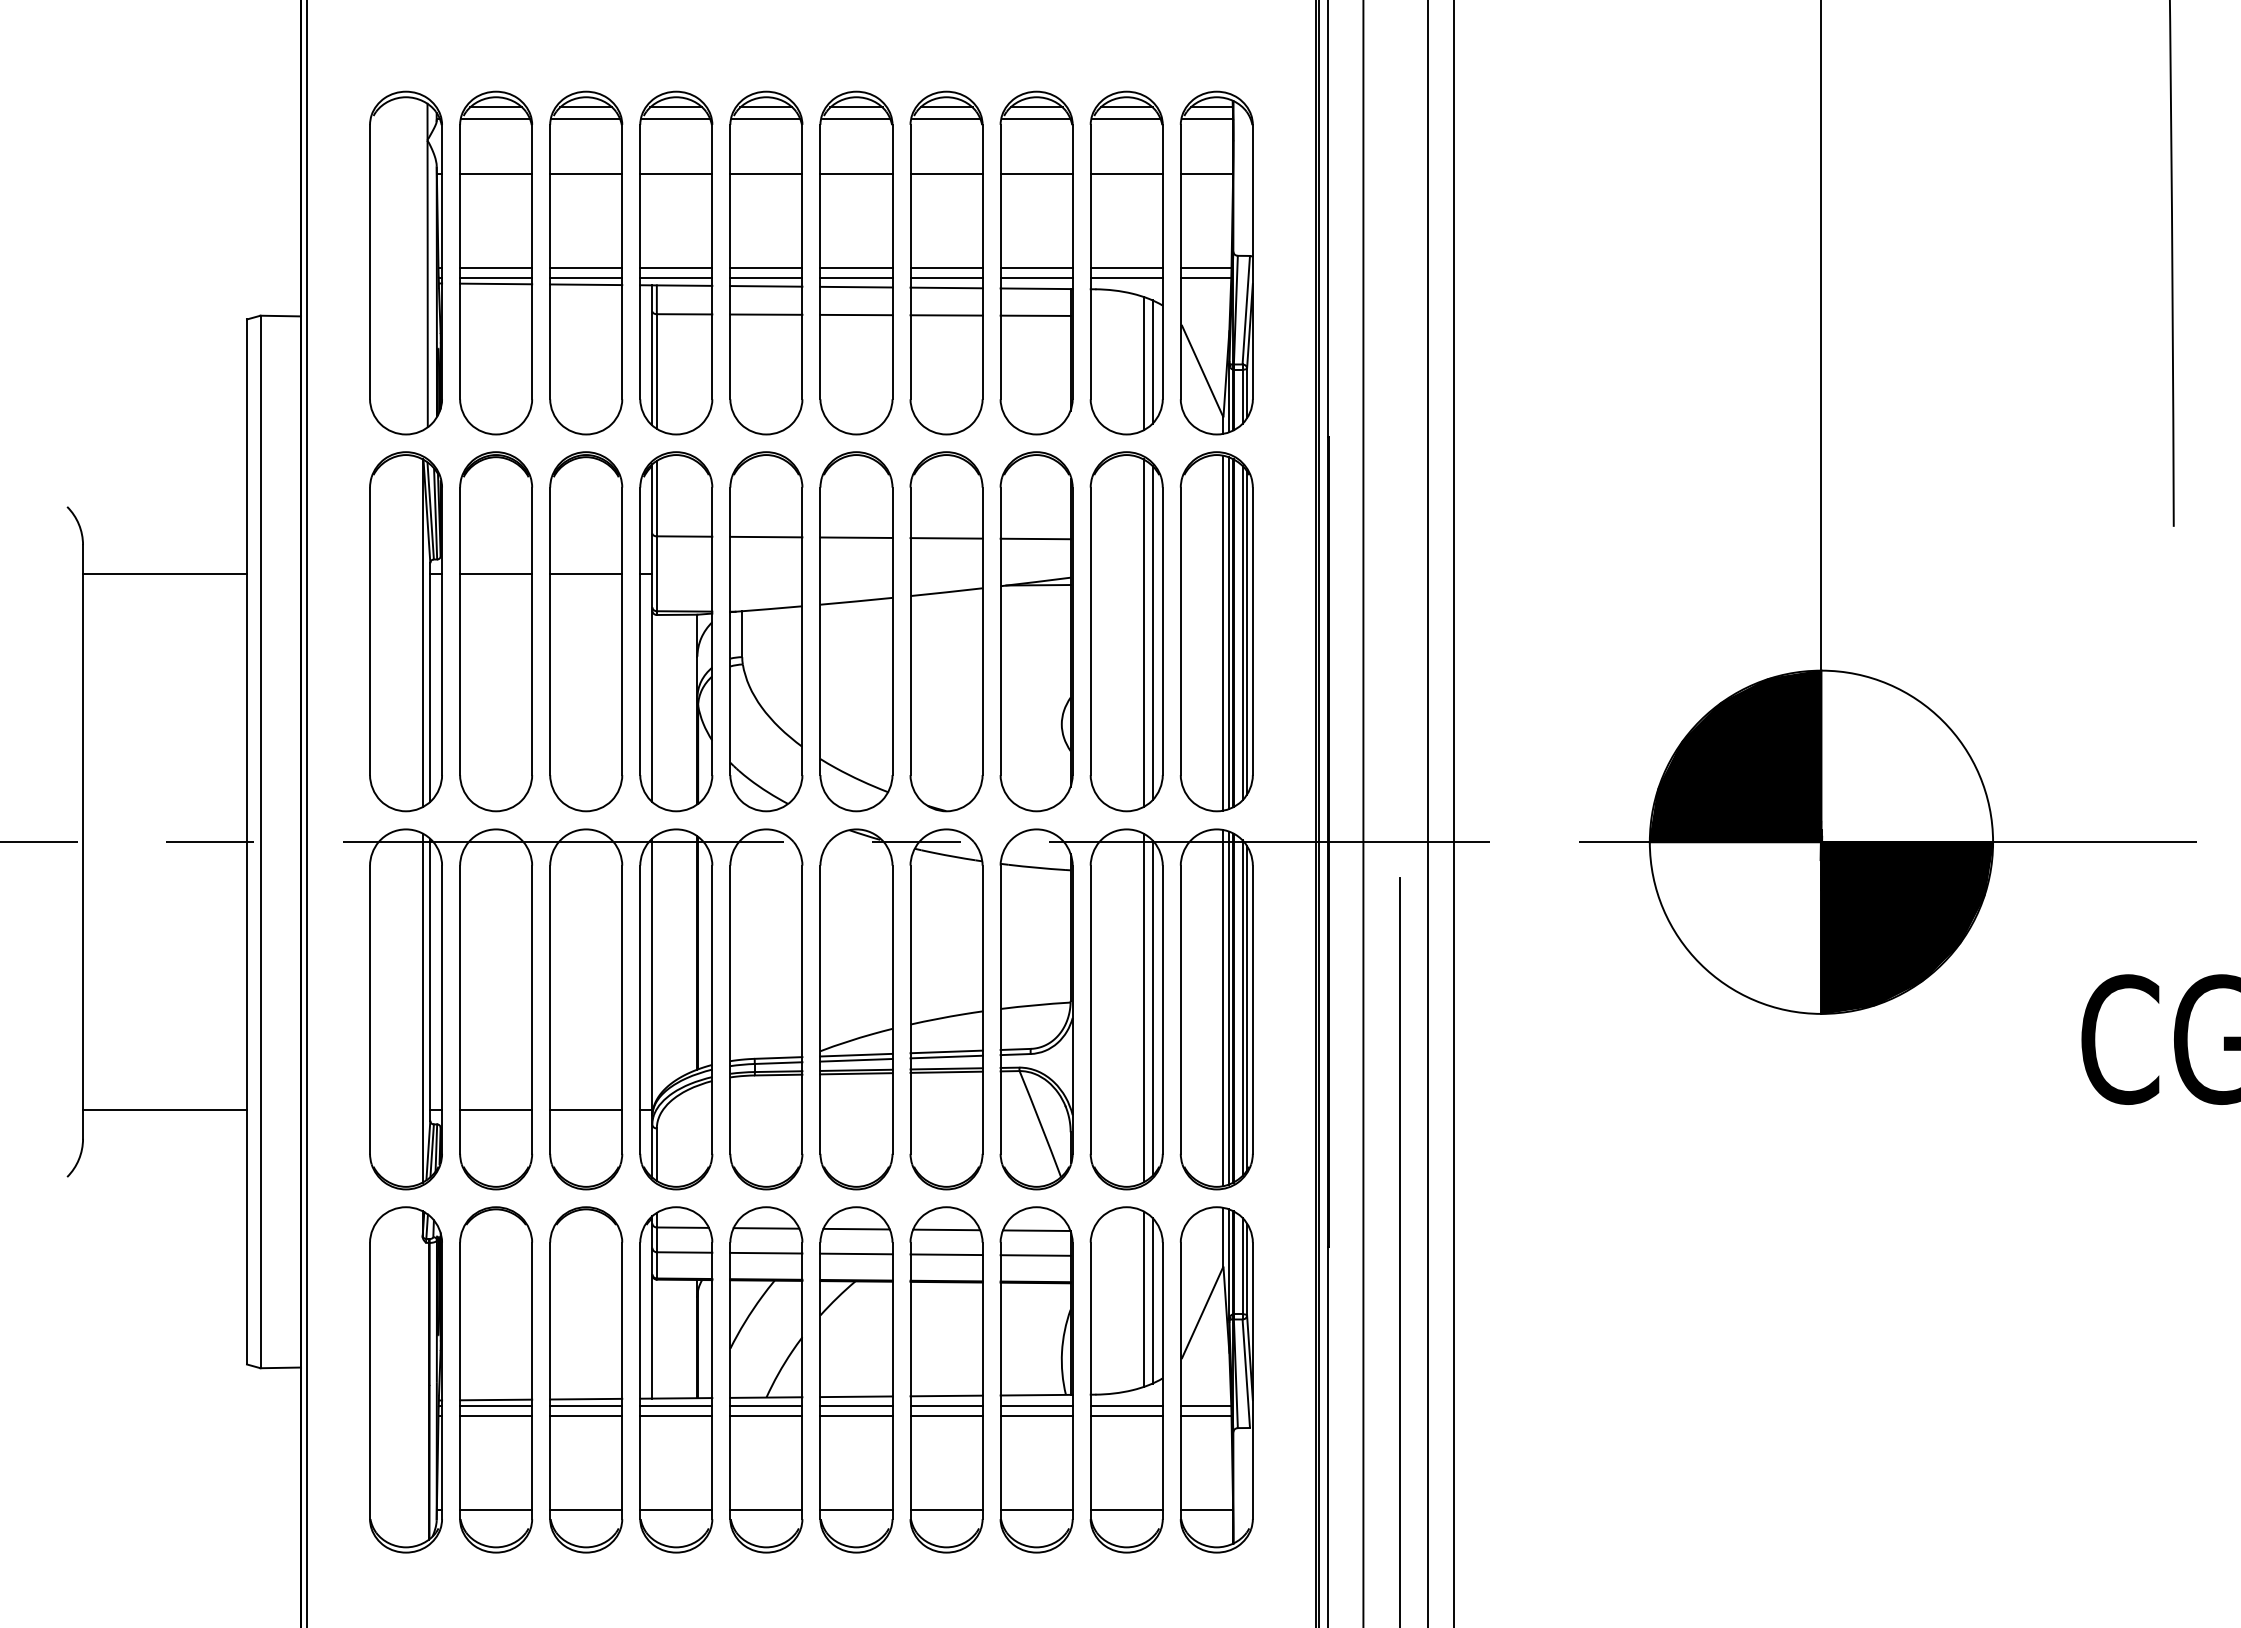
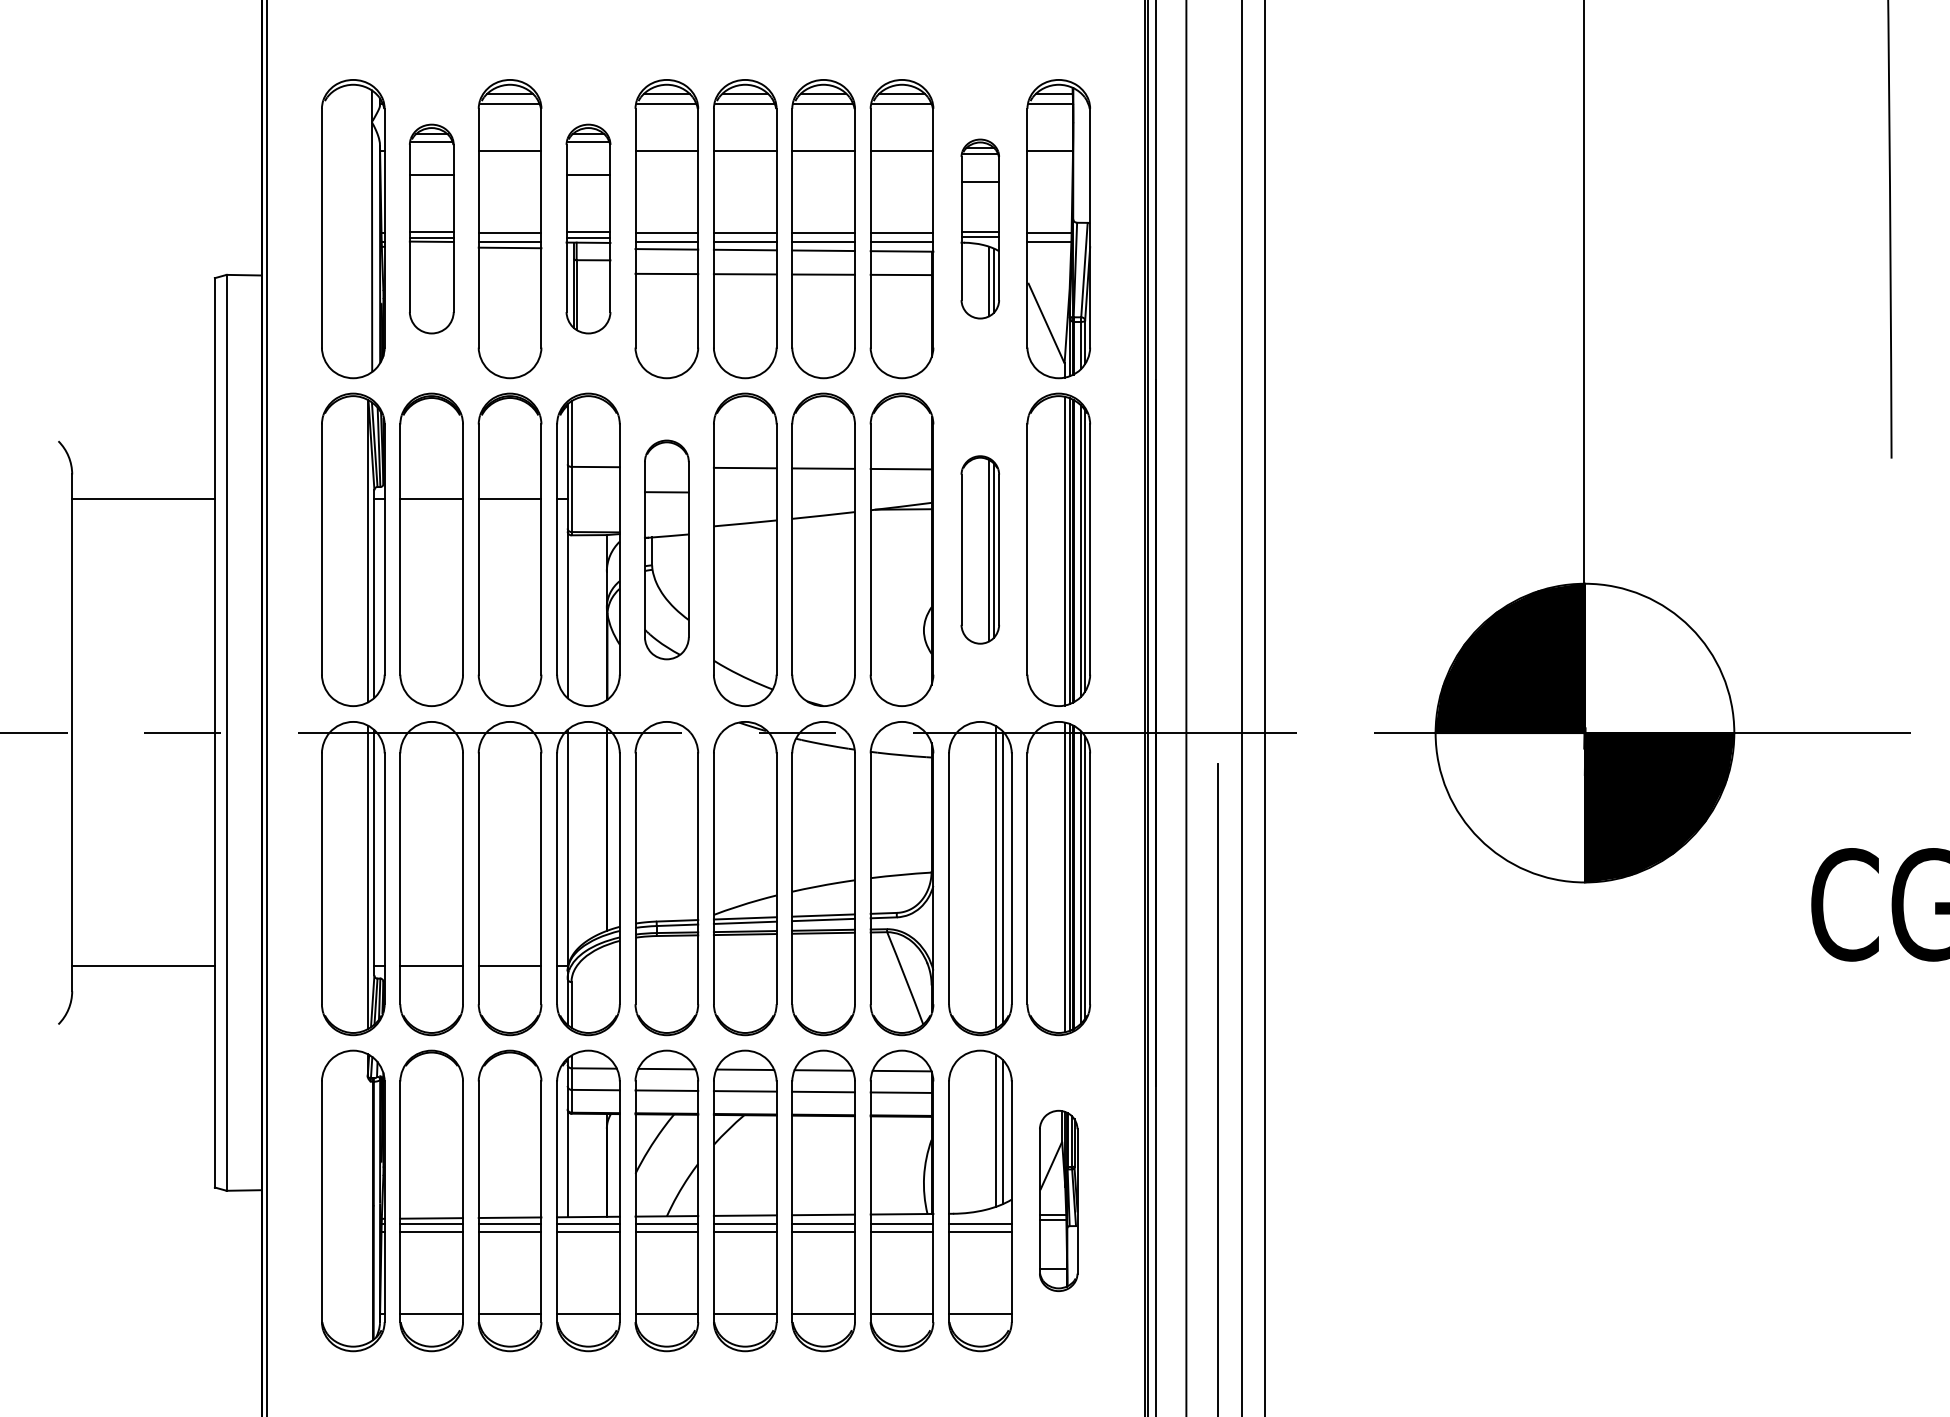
part: (496, 262) -> (431, 228), size x0.7
part: (676, 262) -> (588, 228), size x0.7
part: (1126, 262) -> (980, 228), size x0.6
part: (766, 631) -> (666, 549), size x0.7
part: (1126, 631) -> (980, 549), size x0.6
part: (1216, 1379) -> (1058, 1200), size x0.6

